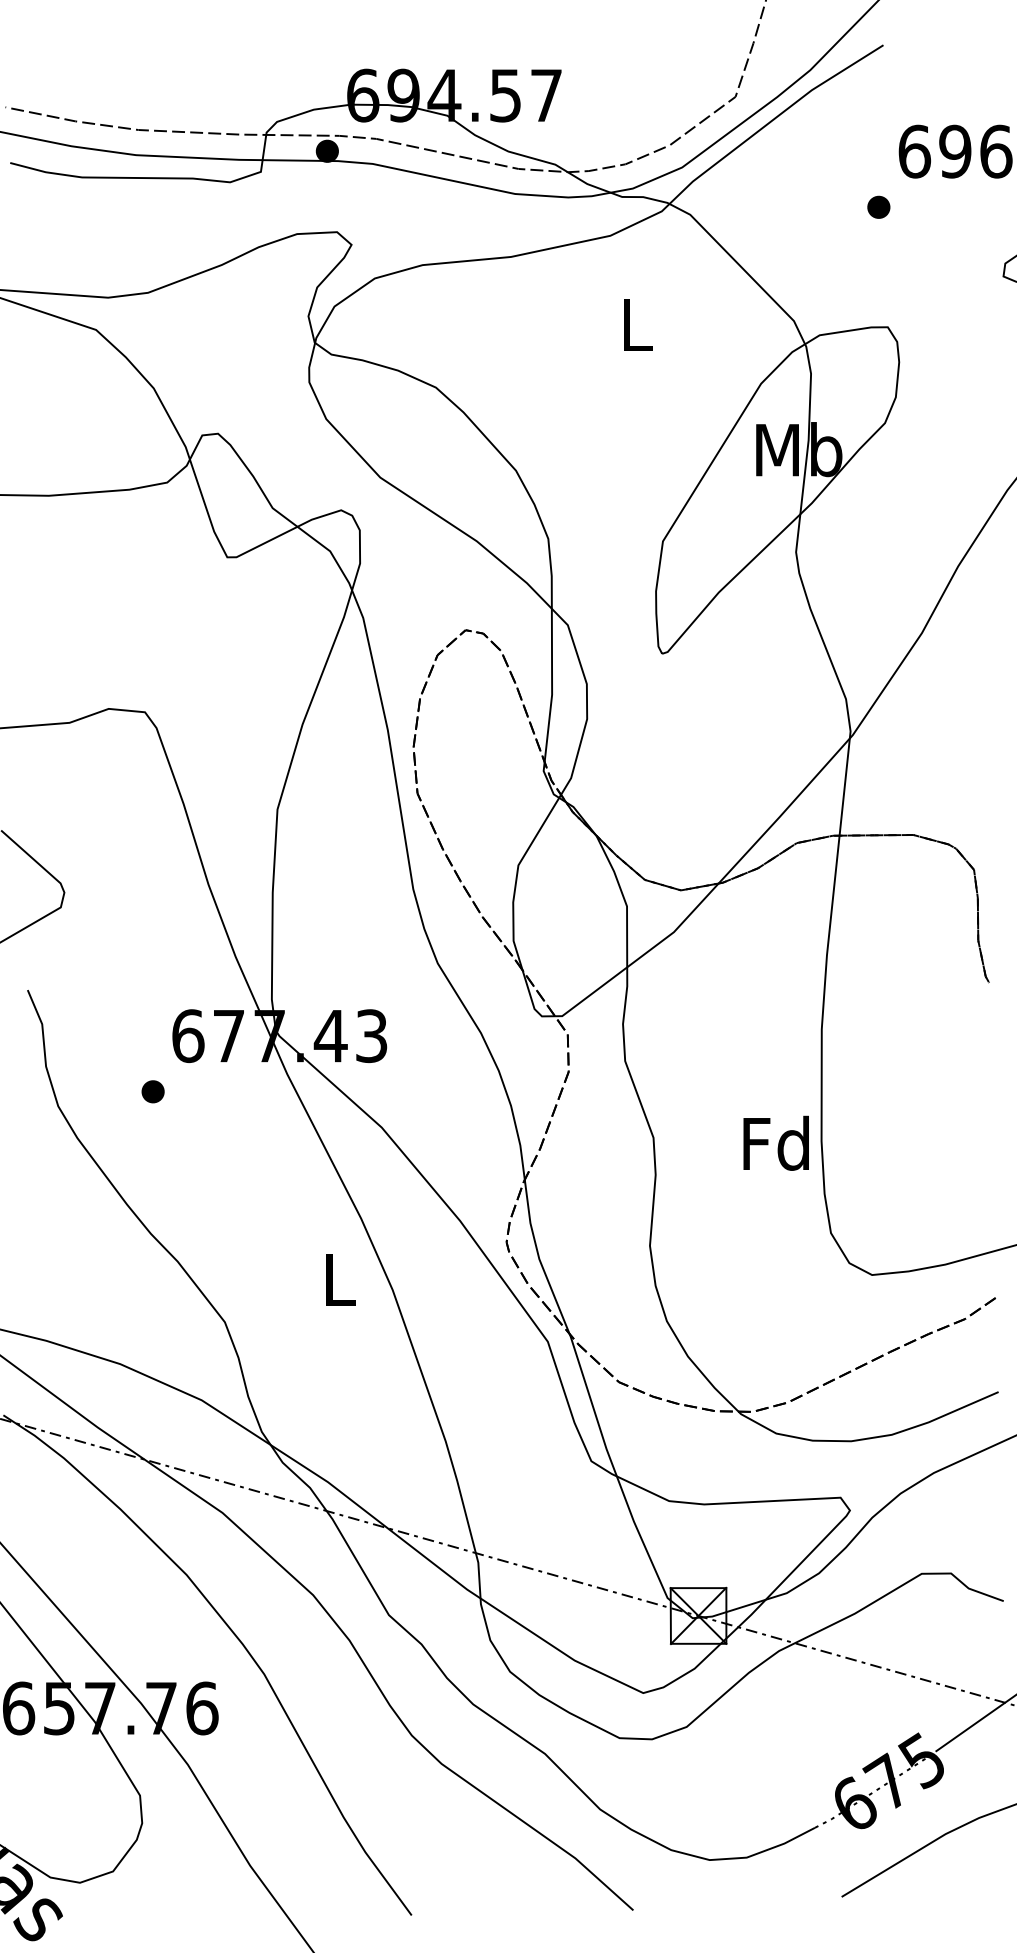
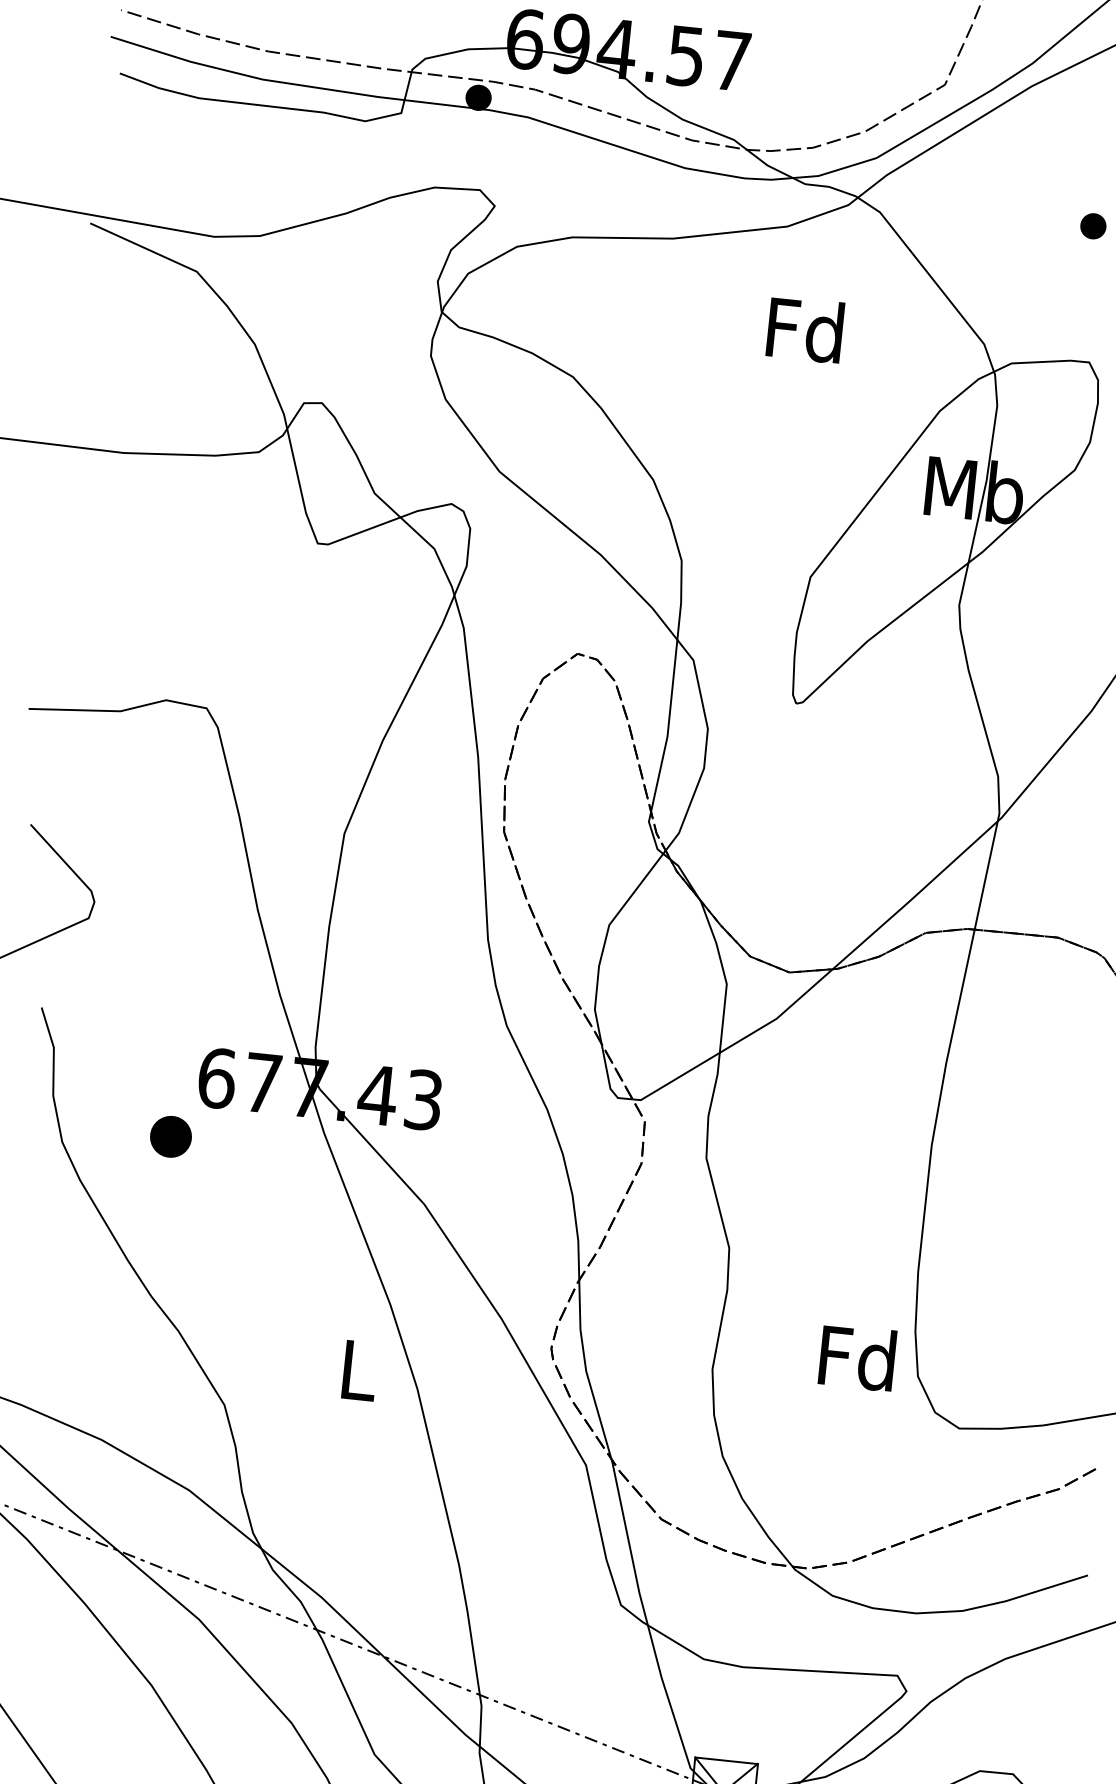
text: (635, 324) -> (805, 329), L -> Fd
part: (152, 1091) -> (170, 1136), size x1.6
text: (775, 1142) -> (856, 1356), moved

